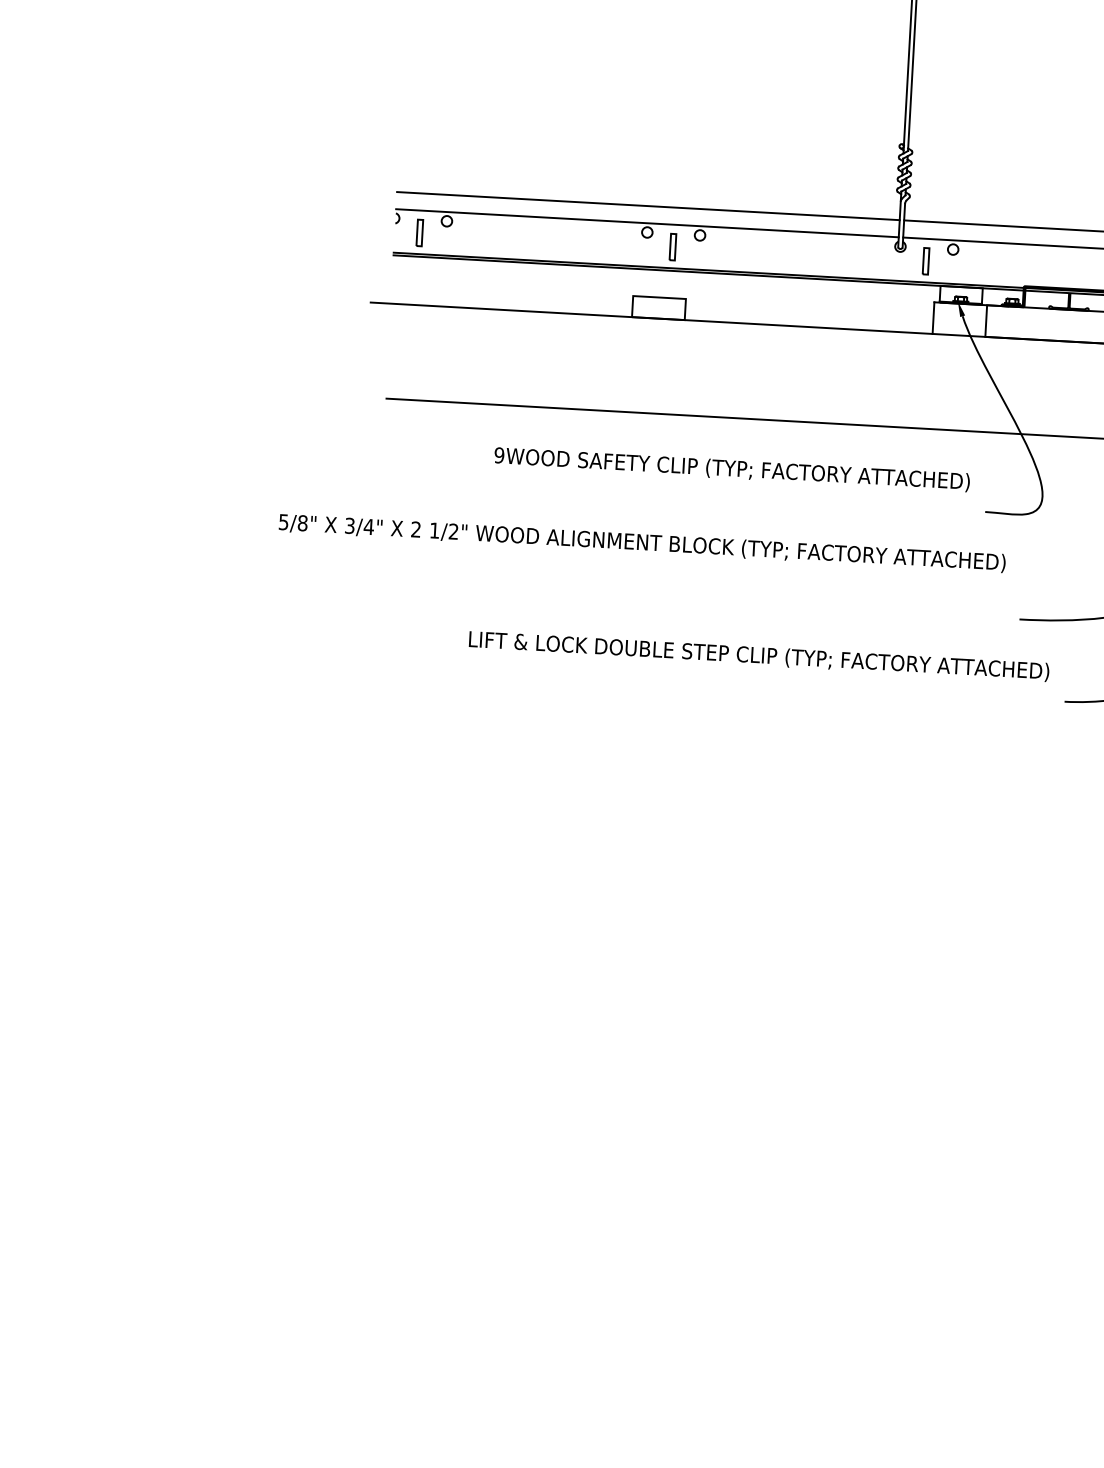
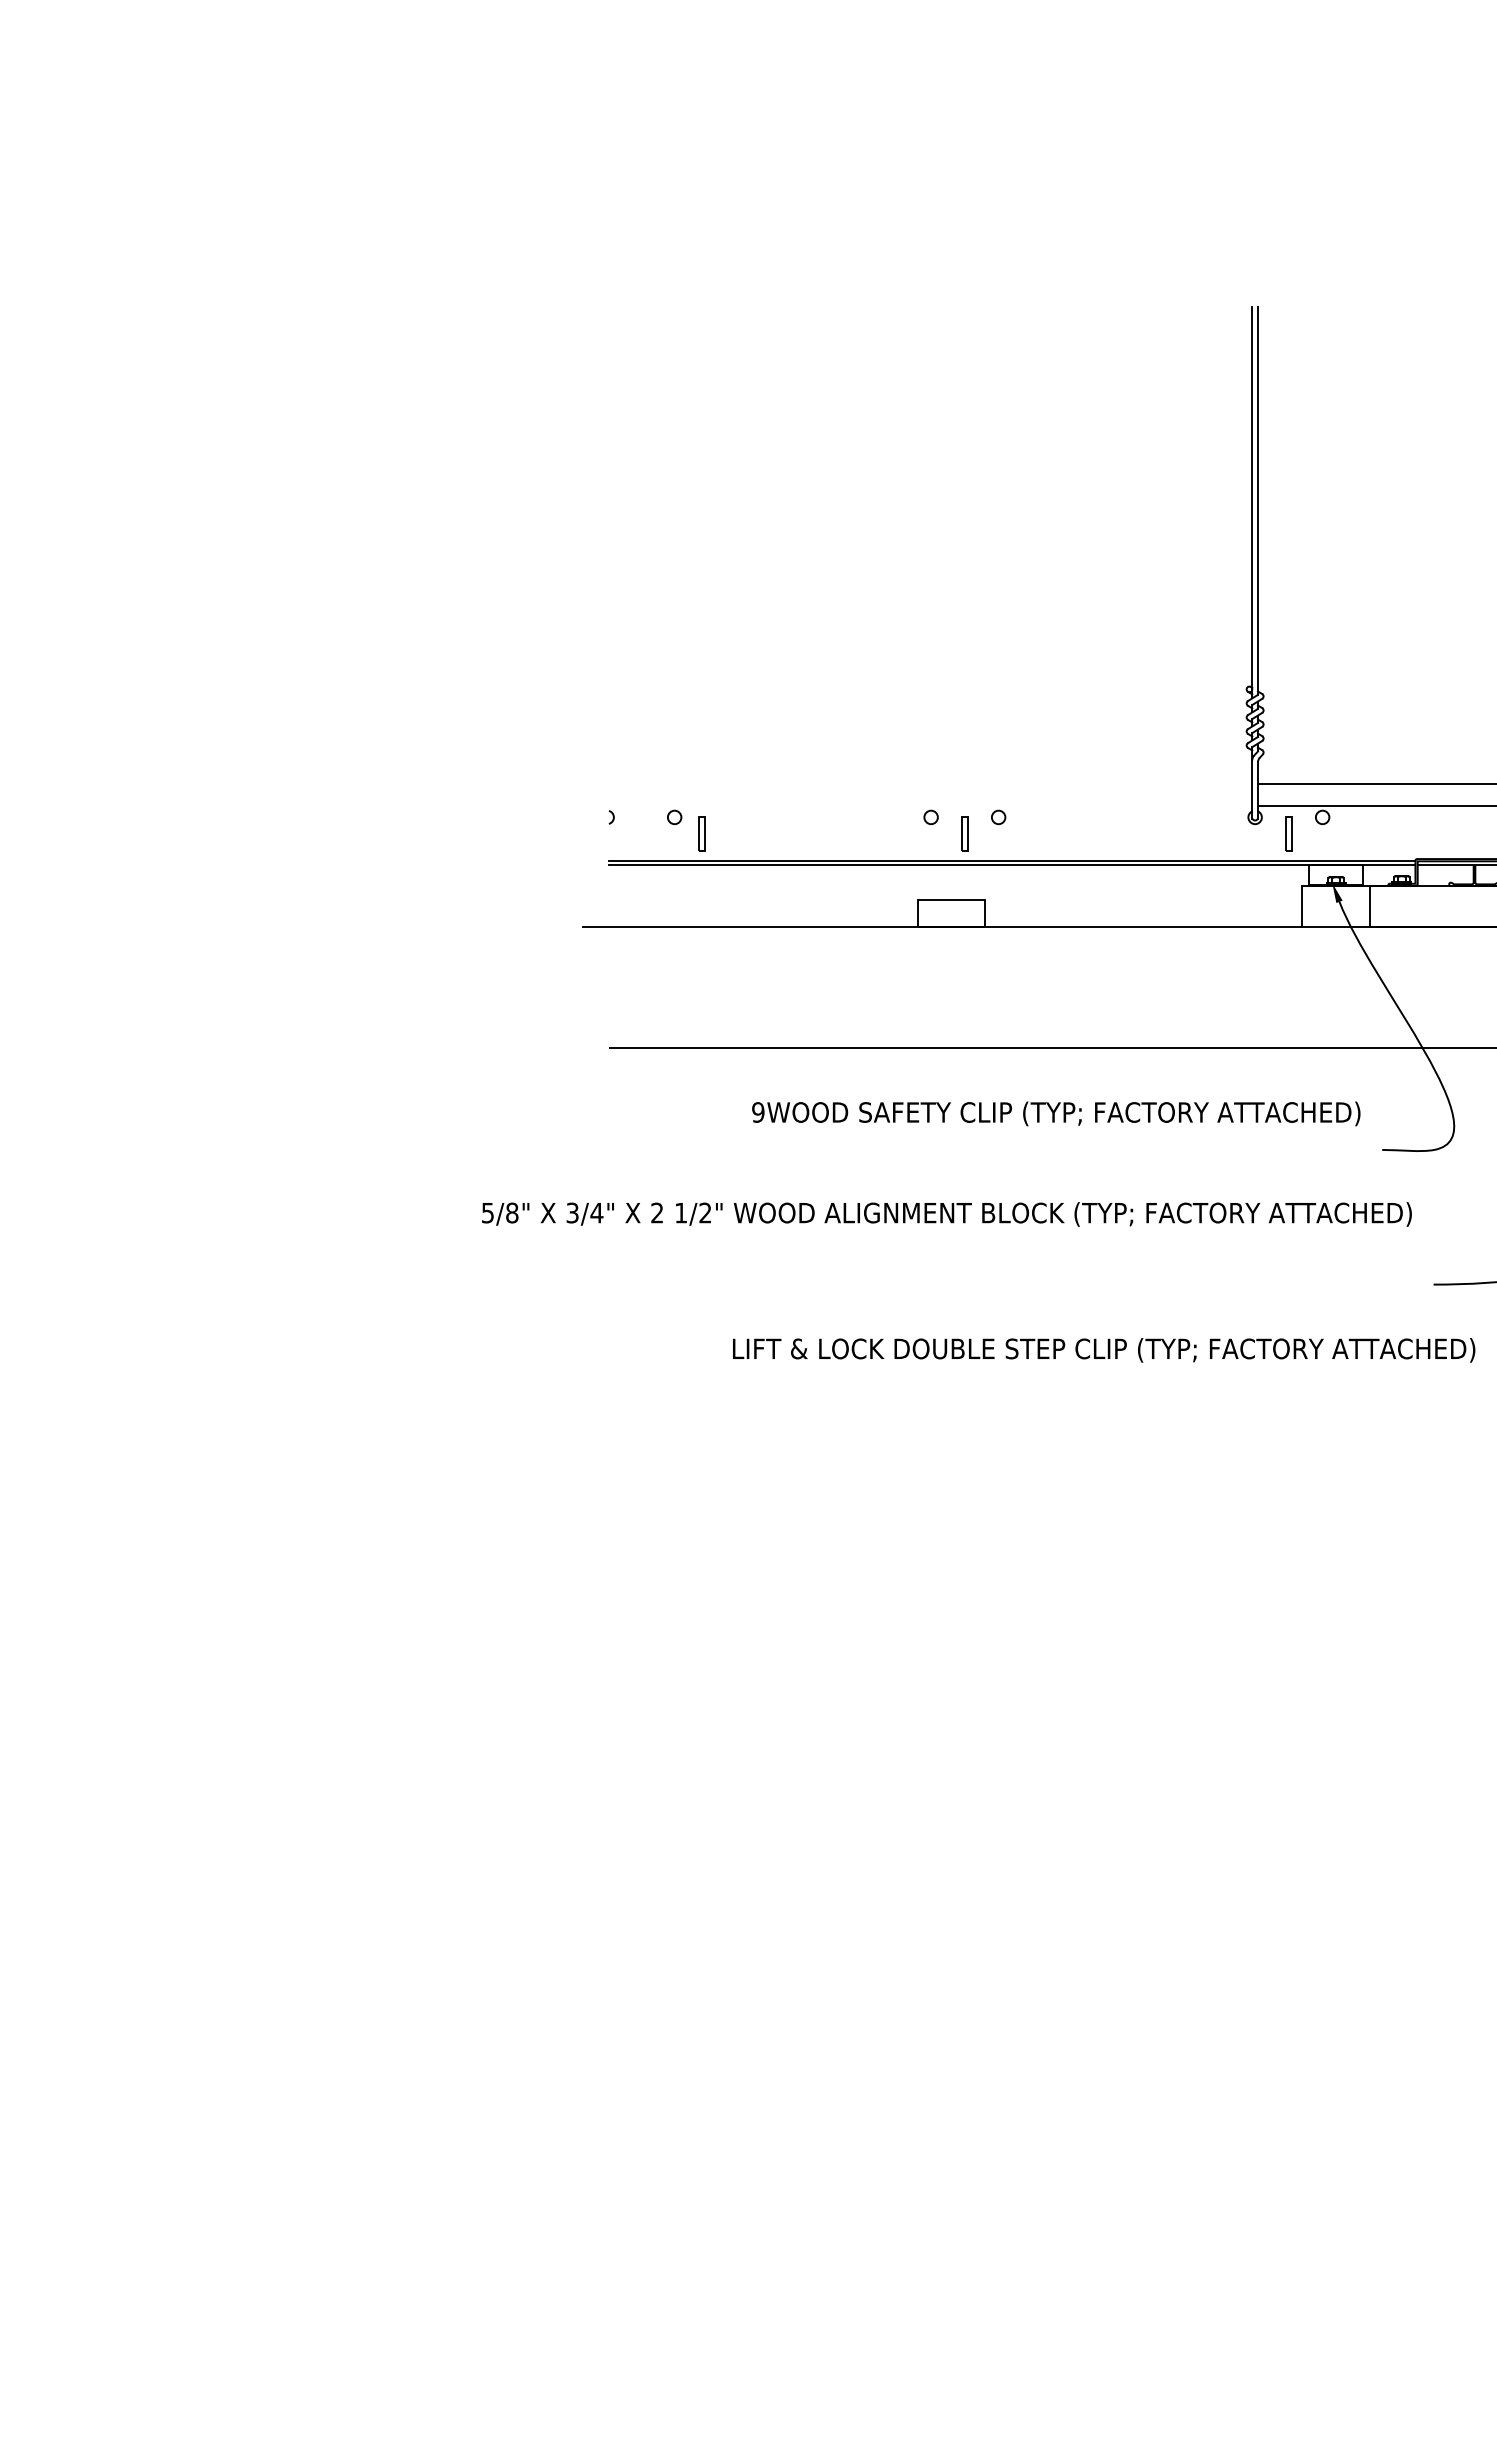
line: (648, 205) -> (930, 783), removed
line: (647, 223) -> (930, 805), removed
part: (419, 232) -> (701, 833), moved

